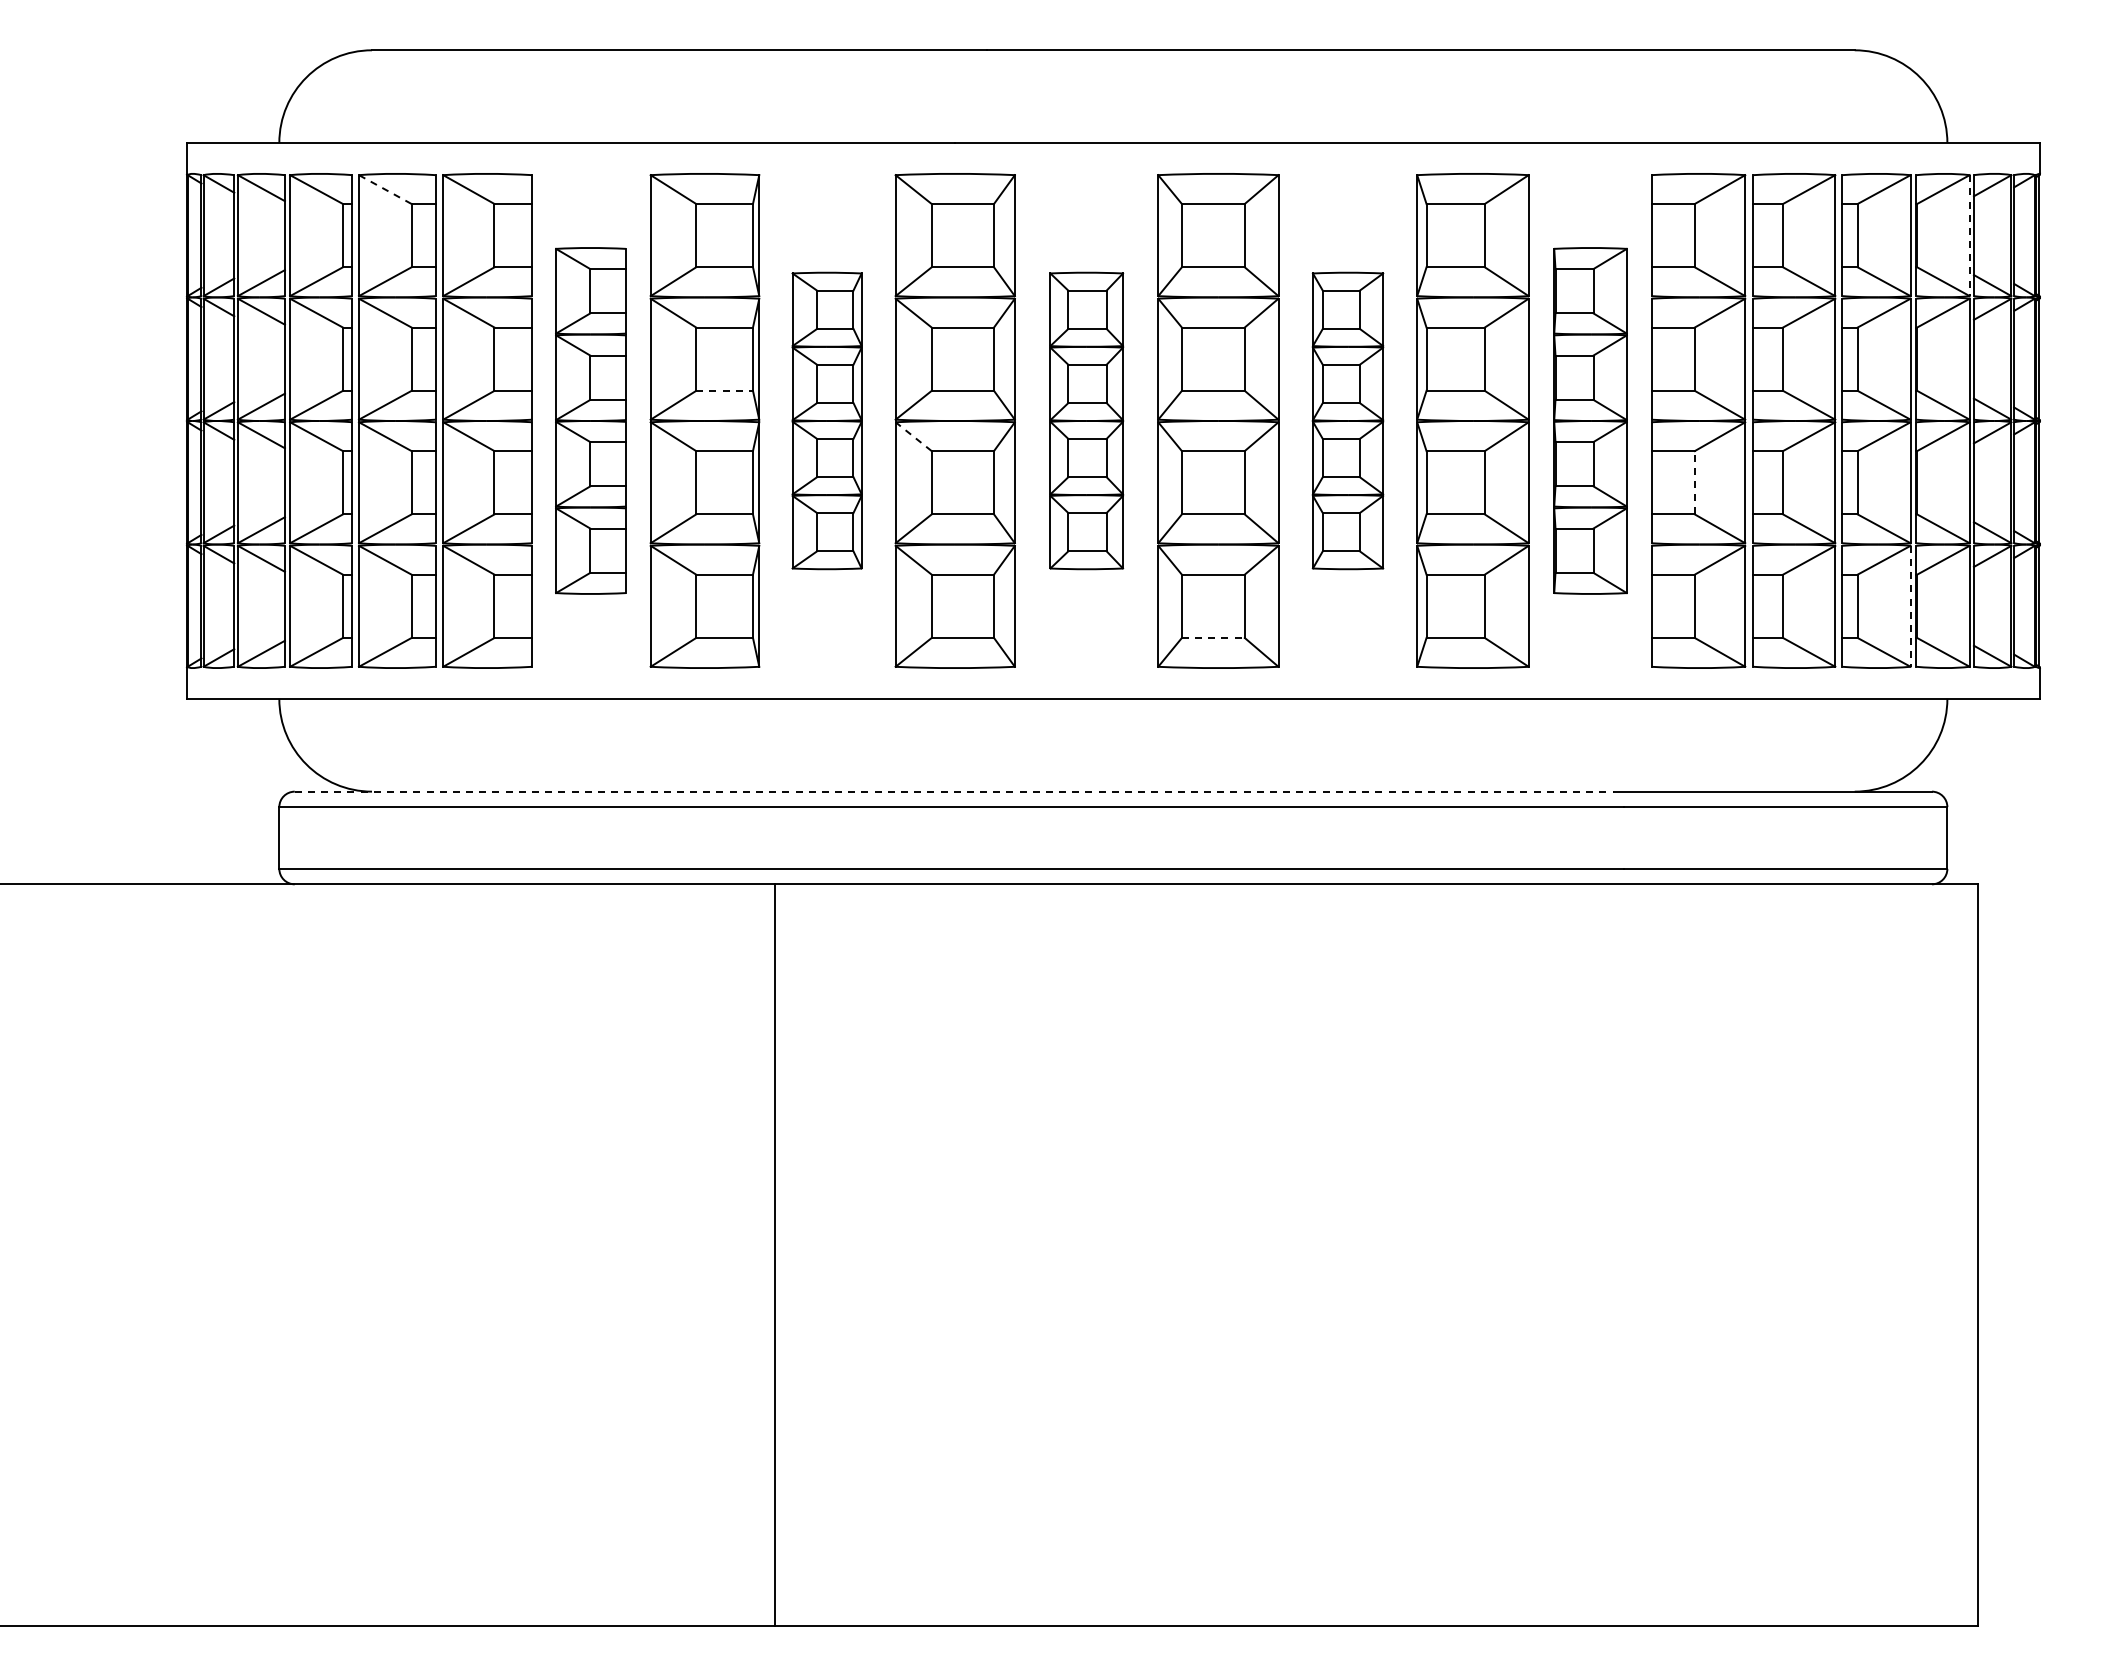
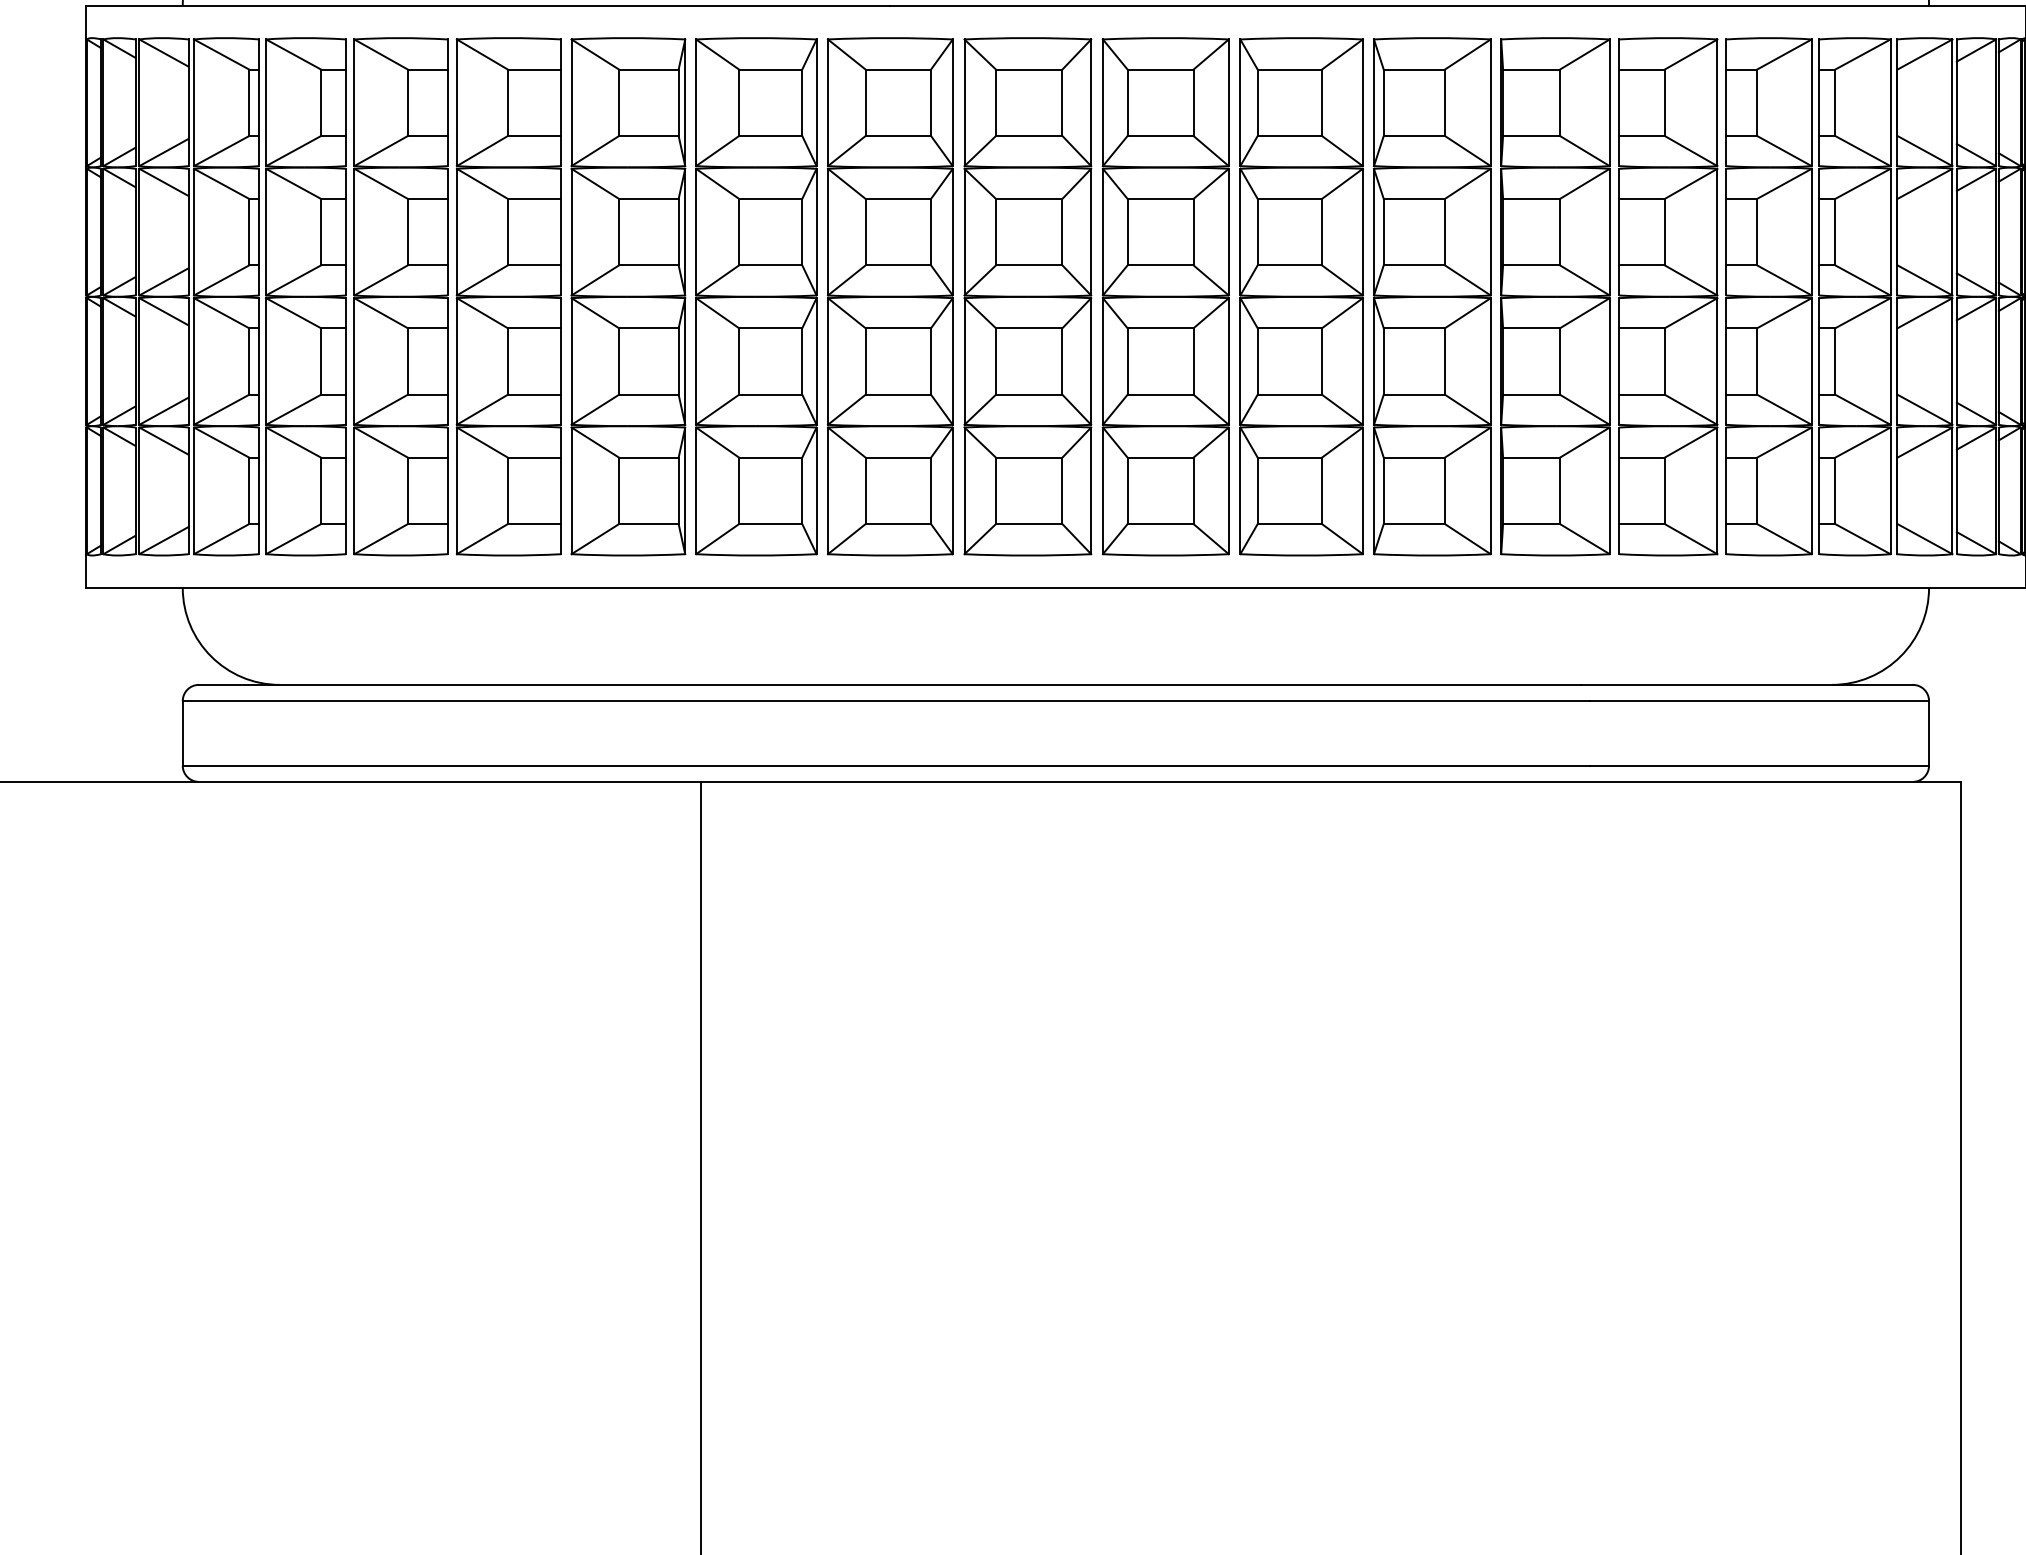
line: (385, 189) -> (293, 54), dashed -> solid
line: (1969, 236) -> (1952, 103), dashed -> solid
line: (725, 390) -> (649, 264), dashed -> solid
part: (590, 420) -> (508, 296), size x1.43
part: (826, 420) -> (755, 296), size x1.67
part: (1086, 420) -> (1027, 296), size x1.67
part: (1347, 420) -> (1301, 296), size x1.67
part: (1590, 420) -> (1555, 296), size x1.43
line: (913, 436) -> (846, 313), dashed -> solid
line: (1694, 482) -> (1664, 361), dashed -> solid
line: (1910, 606) -> (1890, 491), dashed -> solid
line: (1213, 638) -> (1160, 524), dashed -> solid
line: (954, 791) -> (889, 684), dashed -> solid

